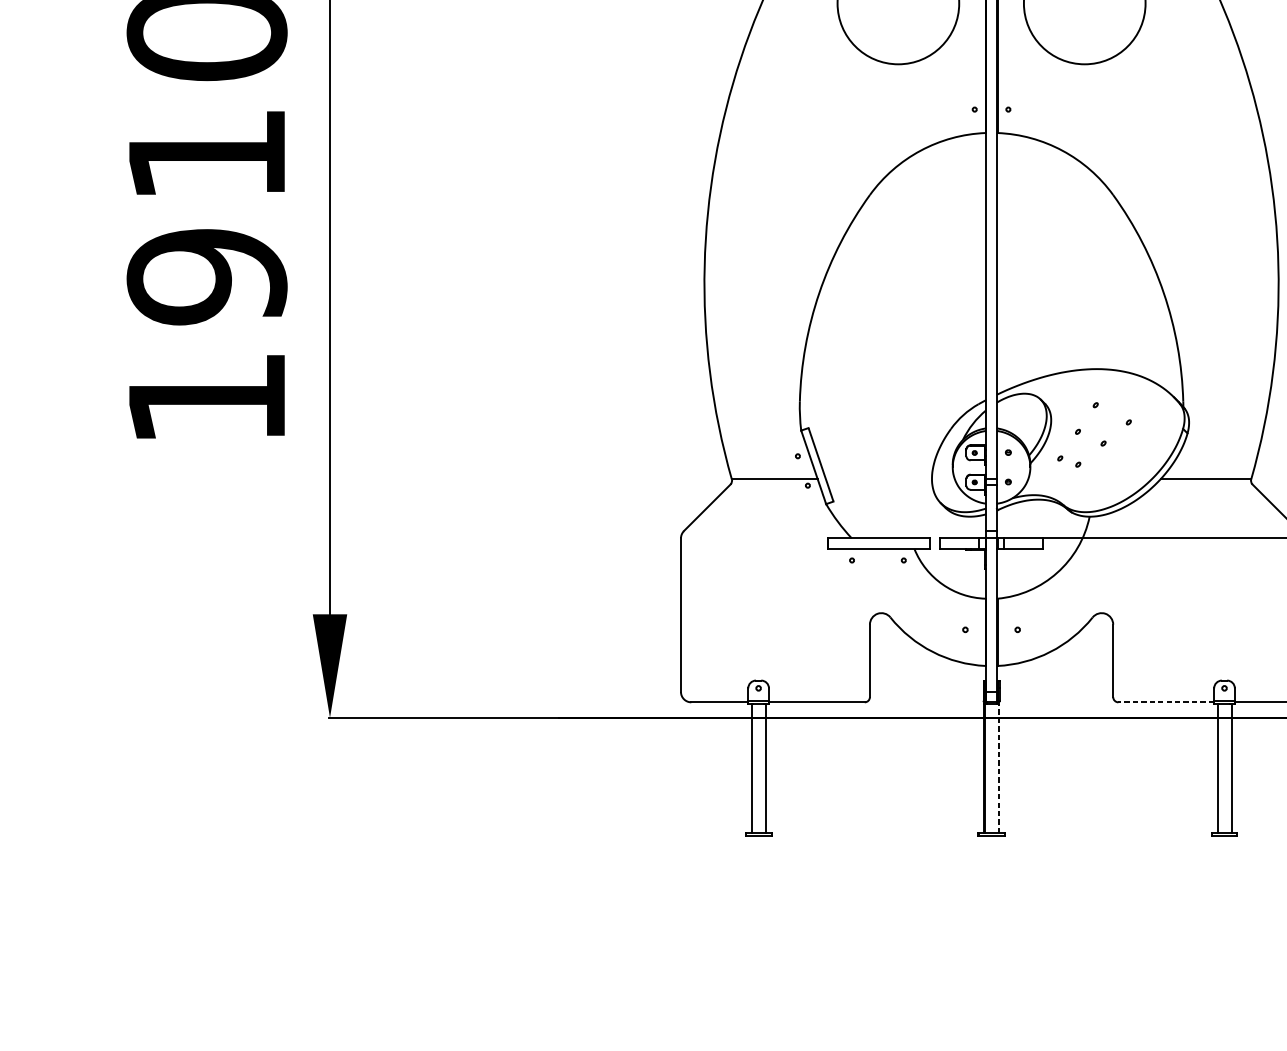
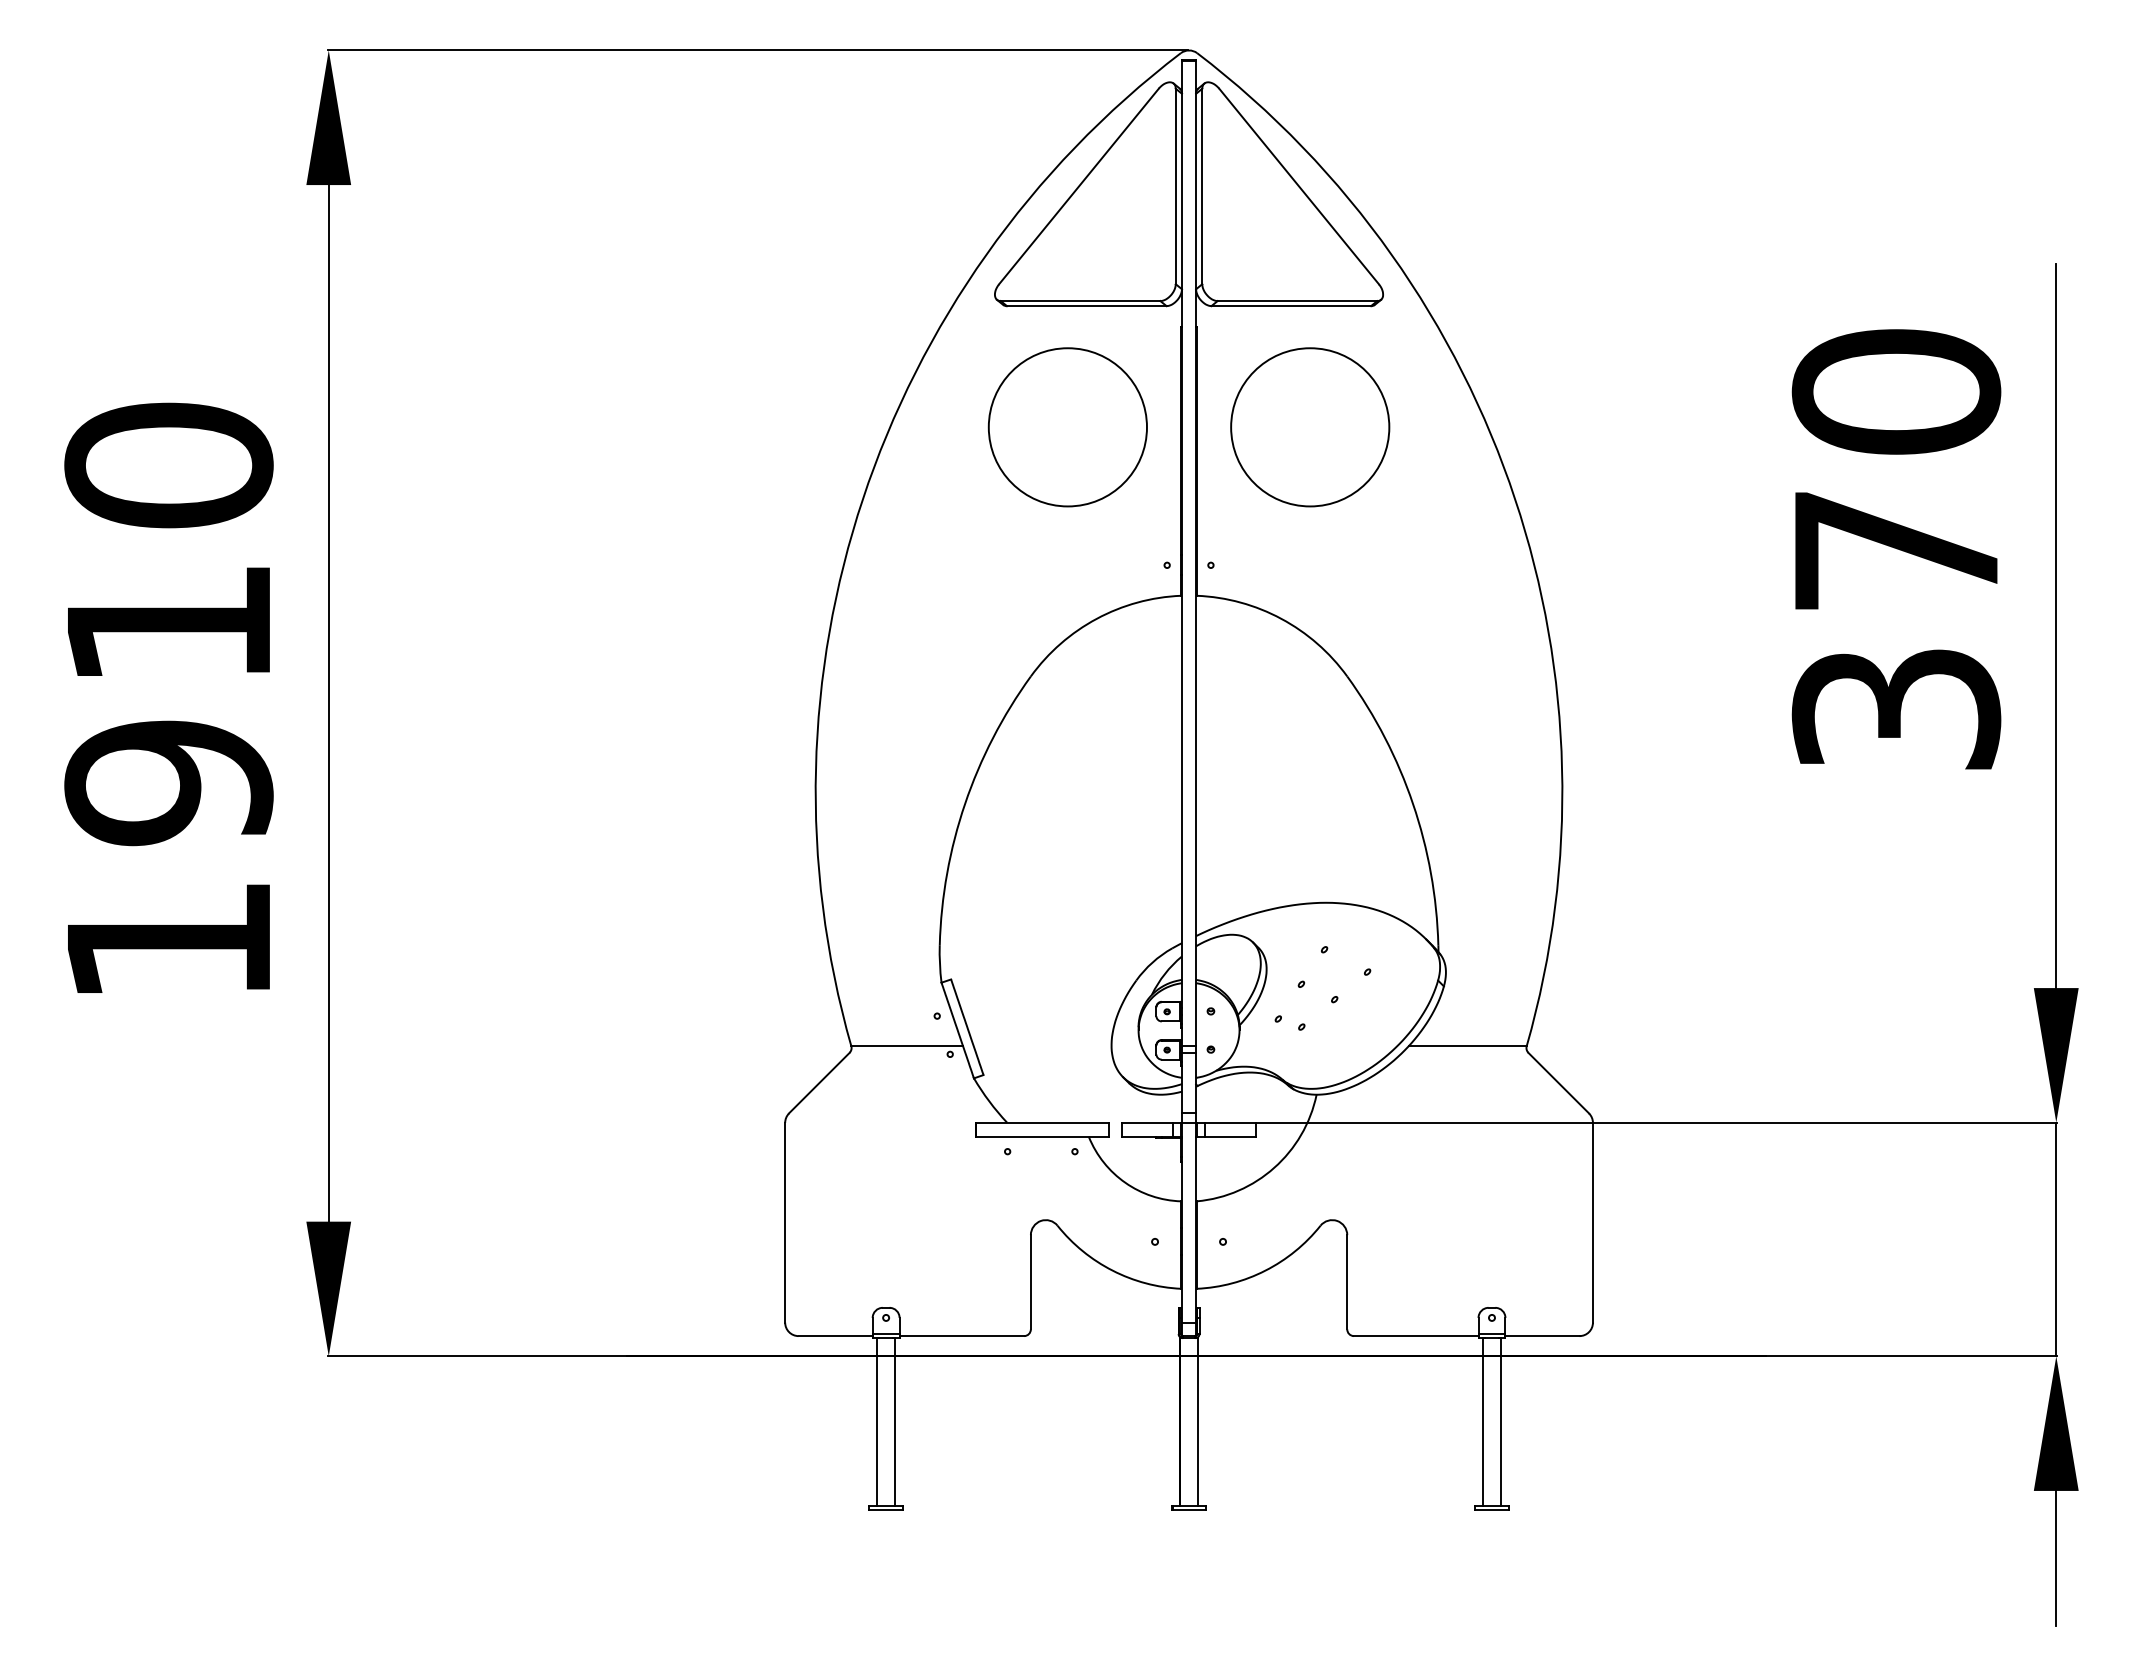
line: (1165, 702) -> (1415, 1336), dashed -> solid
line: (998, 768) -> (1198, 1421), dashed -> solid

